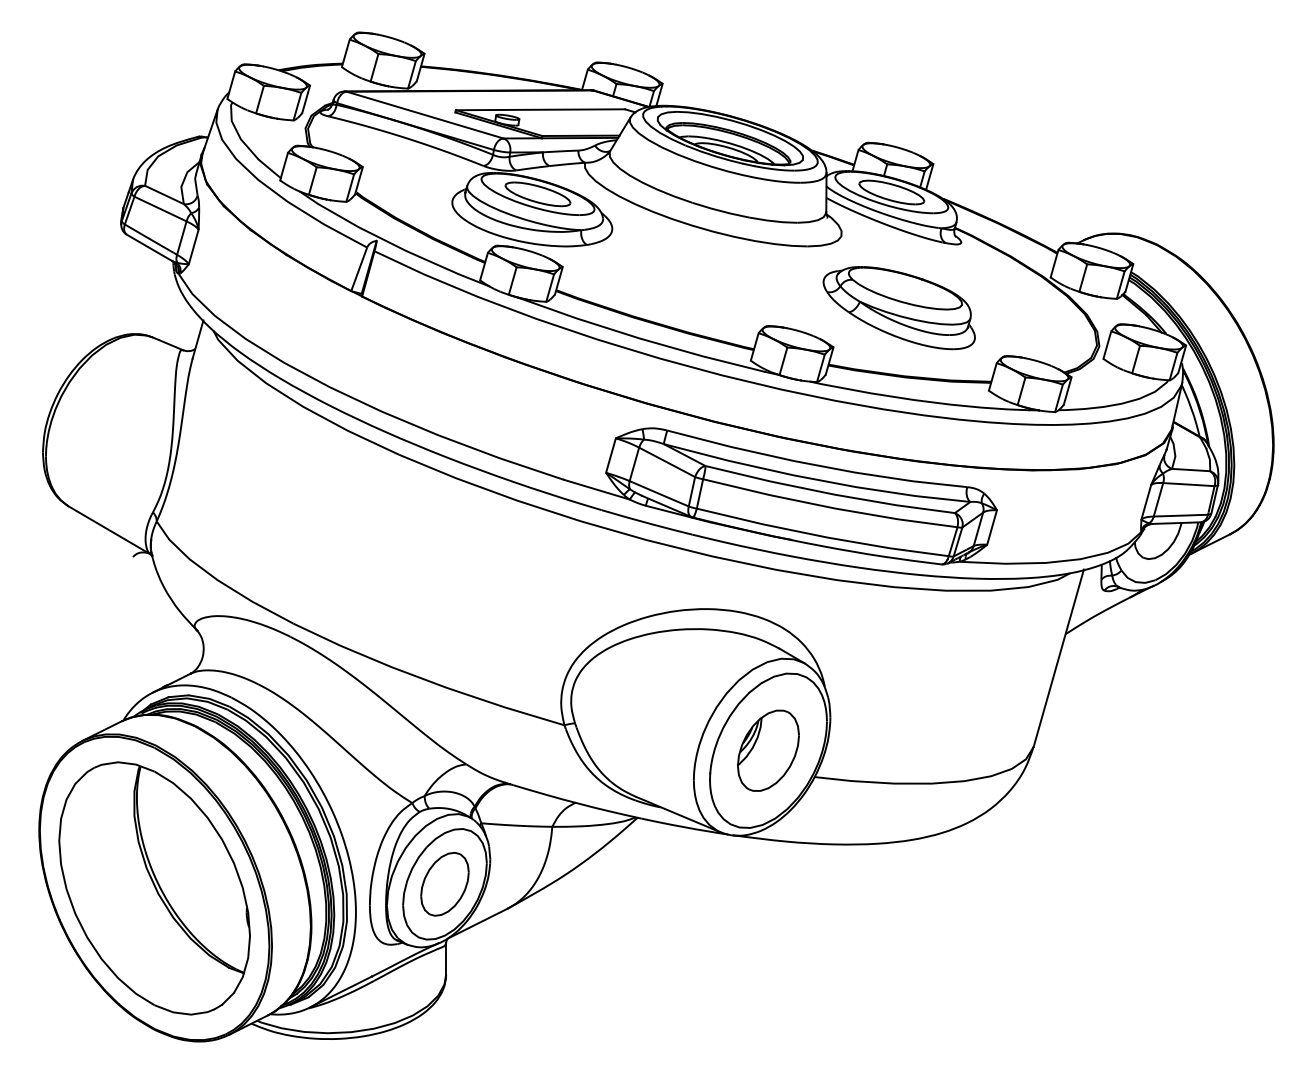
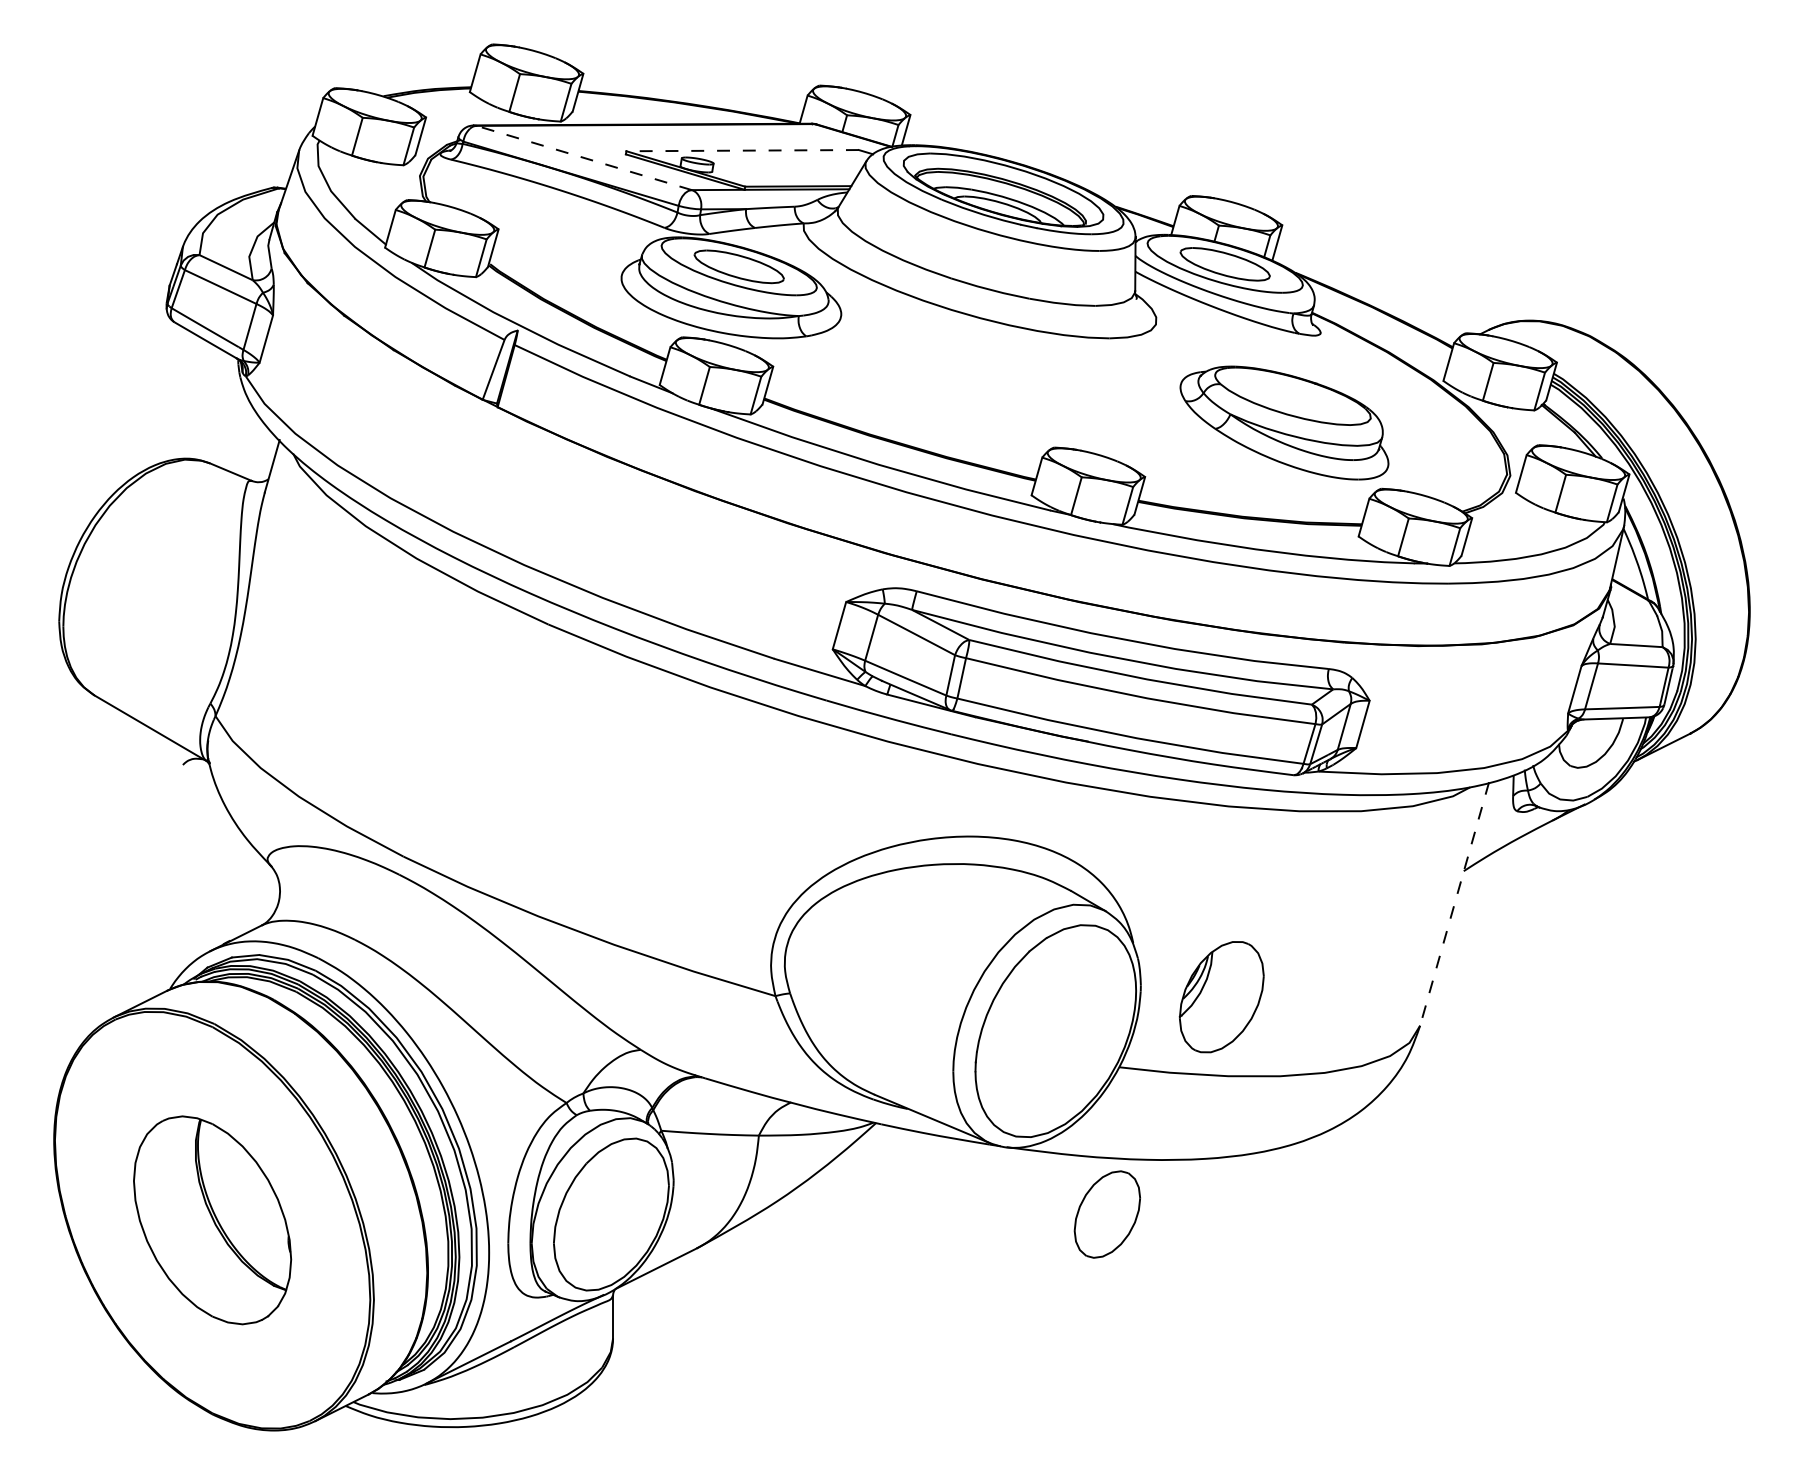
line: (540, 109) -> (742, 150), solid -> dashed
line: (424, 114) -> (583, 157), solid -> dashed
part: (899, 307) -> (1284, 422), moved
line: (1058, 657) -> (1454, 903), solid -> dashed
part: (768, 751) -> (1221, 997), moved
part: (444, 884) -> (1106, 1214), moved
part: (154, 888) -> (212, 1220), size x0.6

